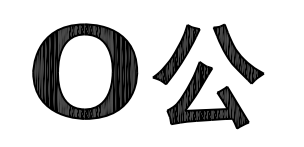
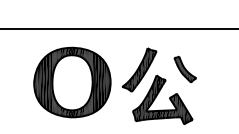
part: (238, 53) -> (185, 69), size x0.6

